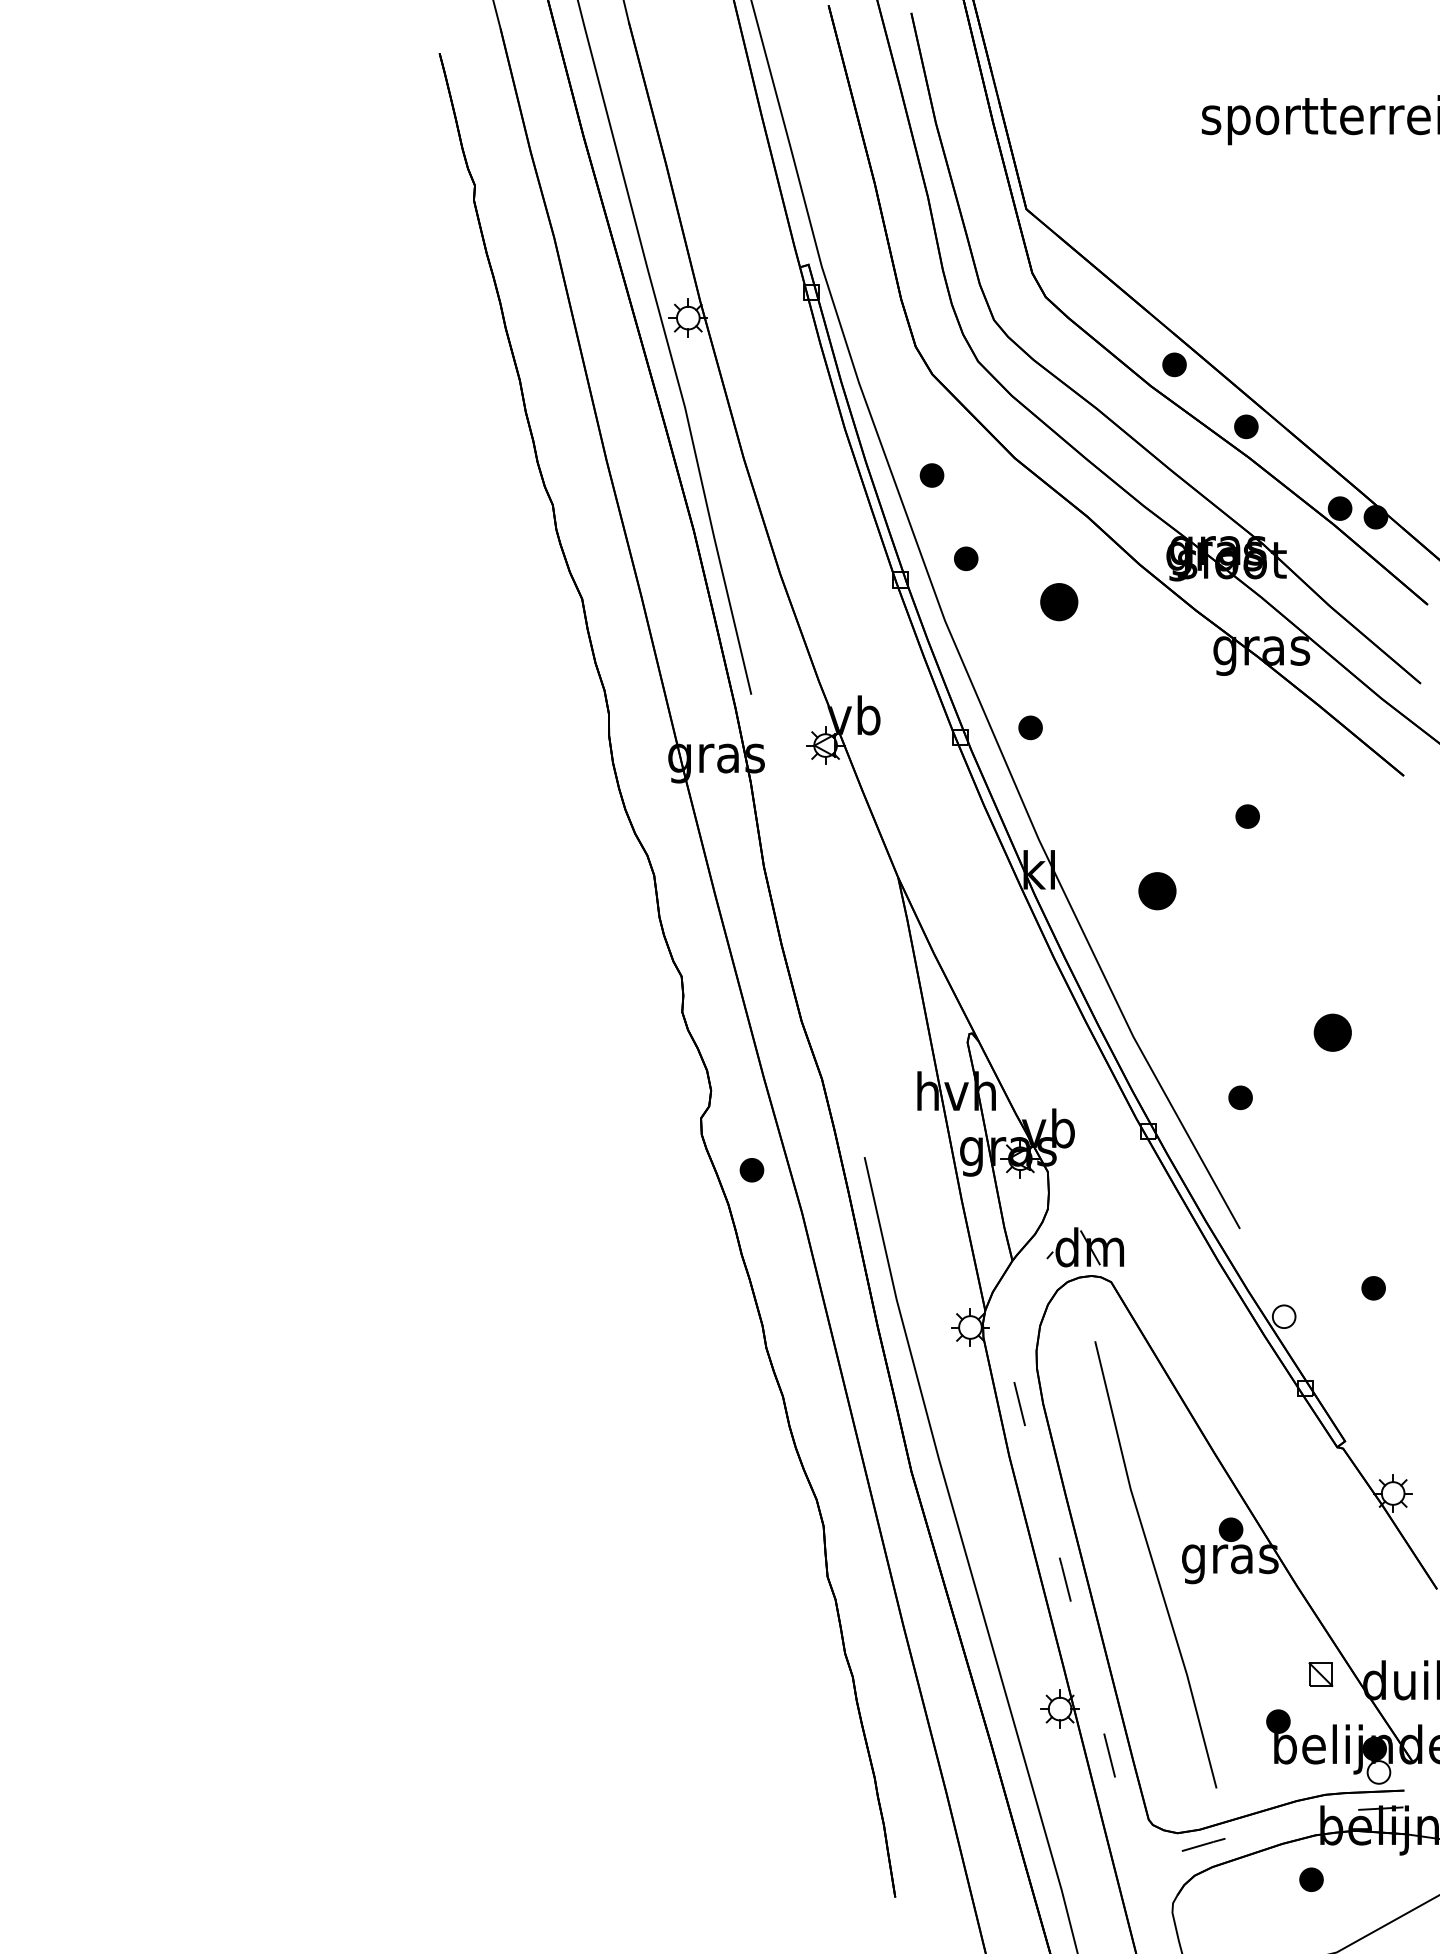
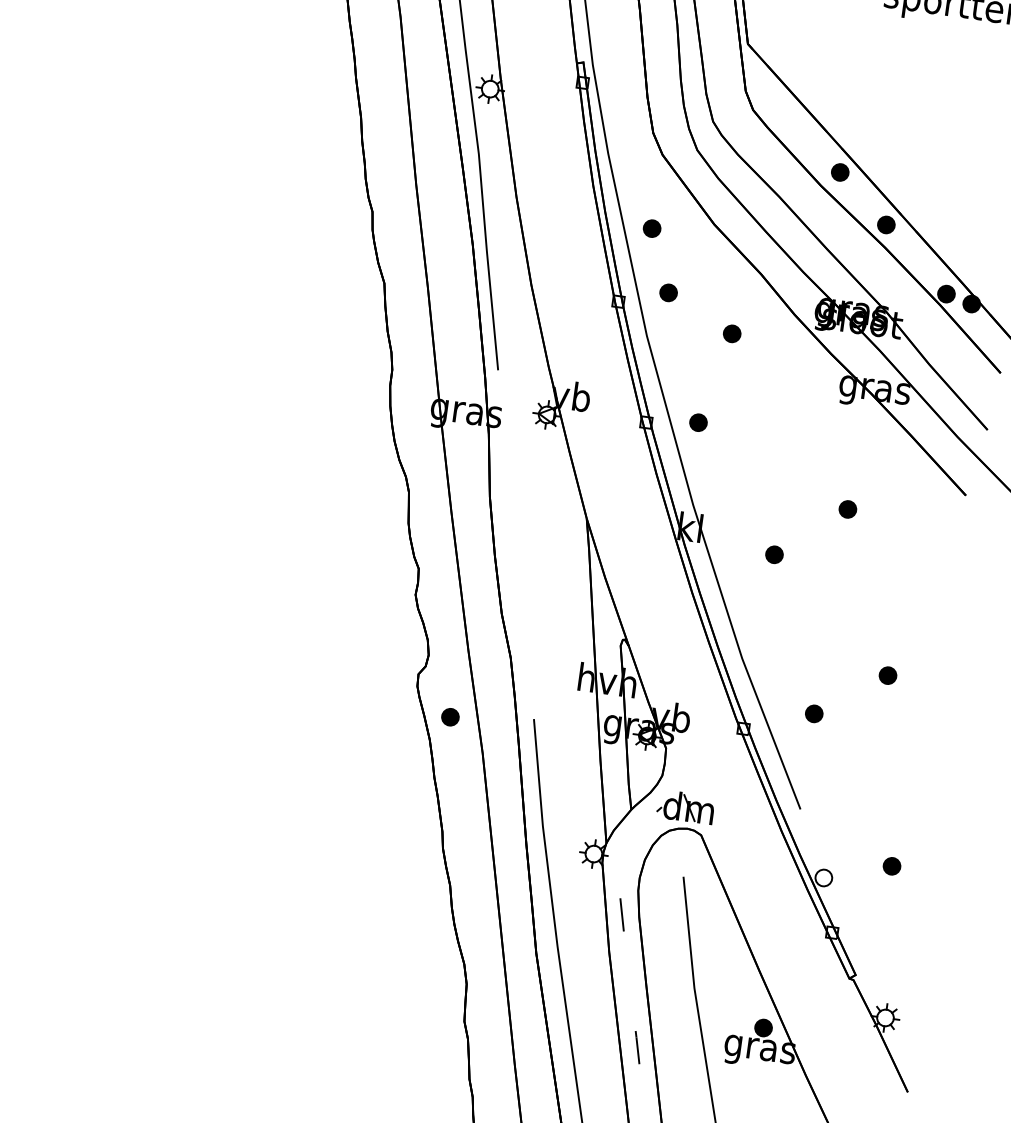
part: (1059, 601) -> (732, 333), size x0.62
part: (1157, 891) -> (774, 554), size x0.62
part: (1332, 1032) -> (887, 675), size x0.62

